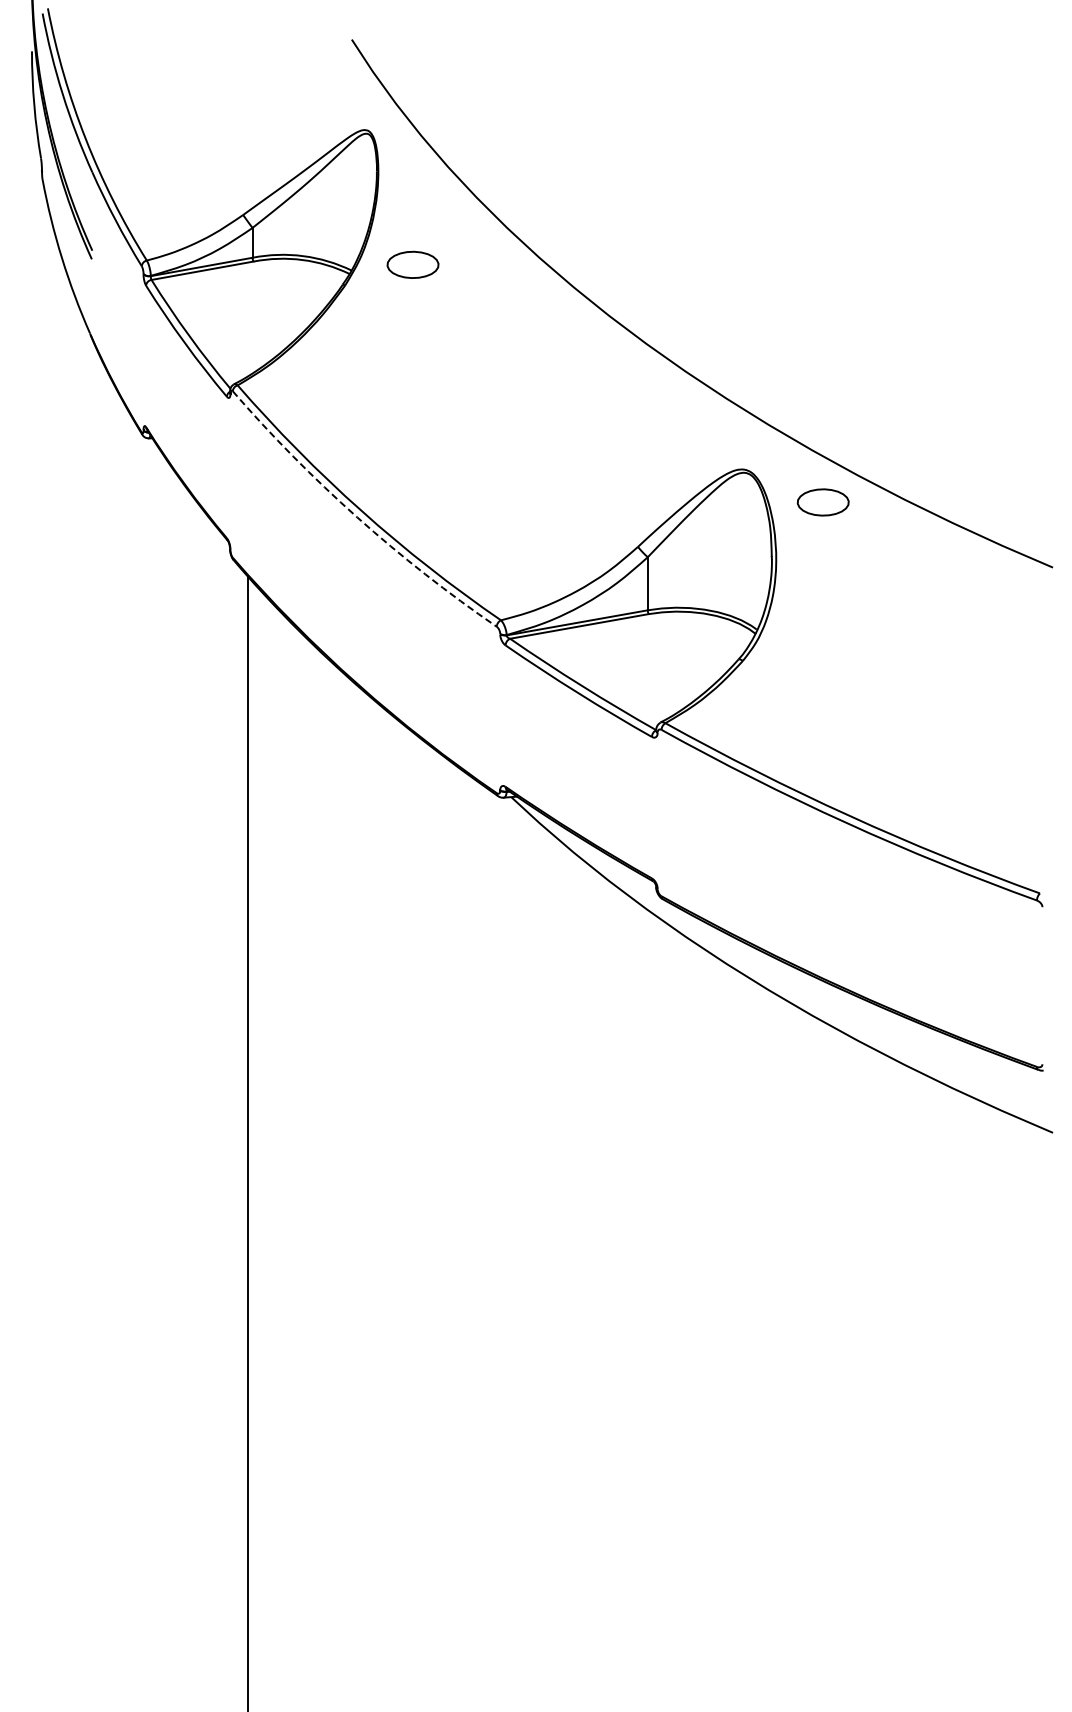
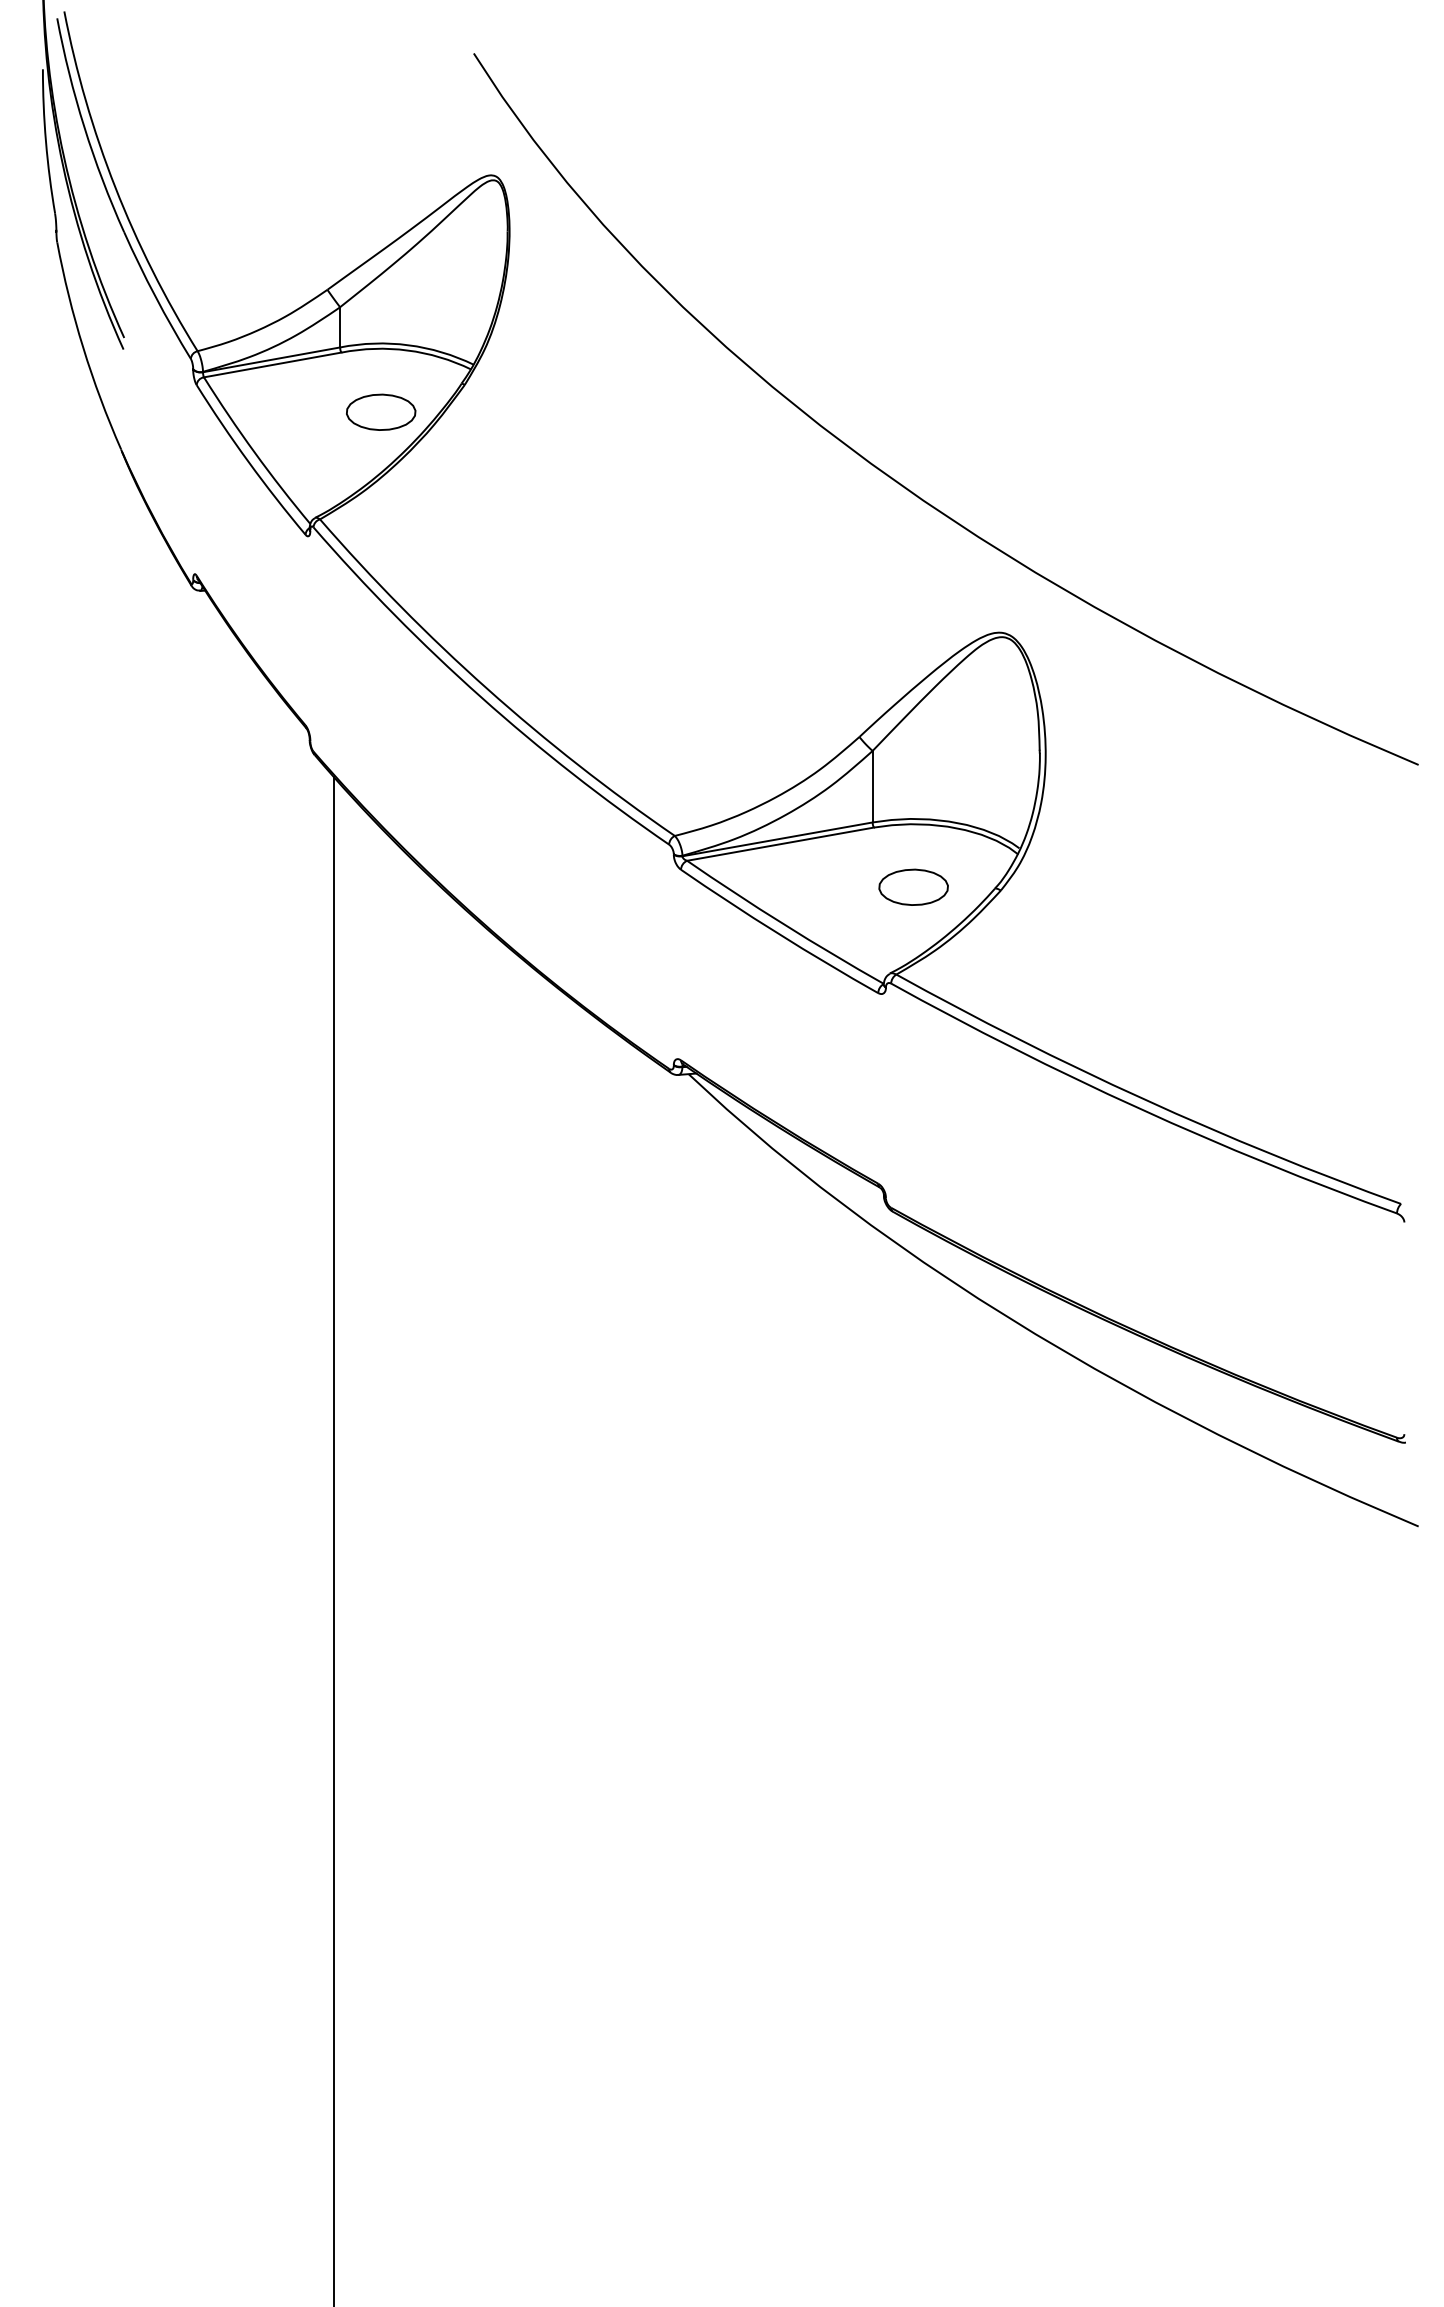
part: (412, 264) -> (380, 411), moved
part: (822, 502) -> (912, 887), moved
arc: (357, 517) -> (481, 697), dashed -> solid

